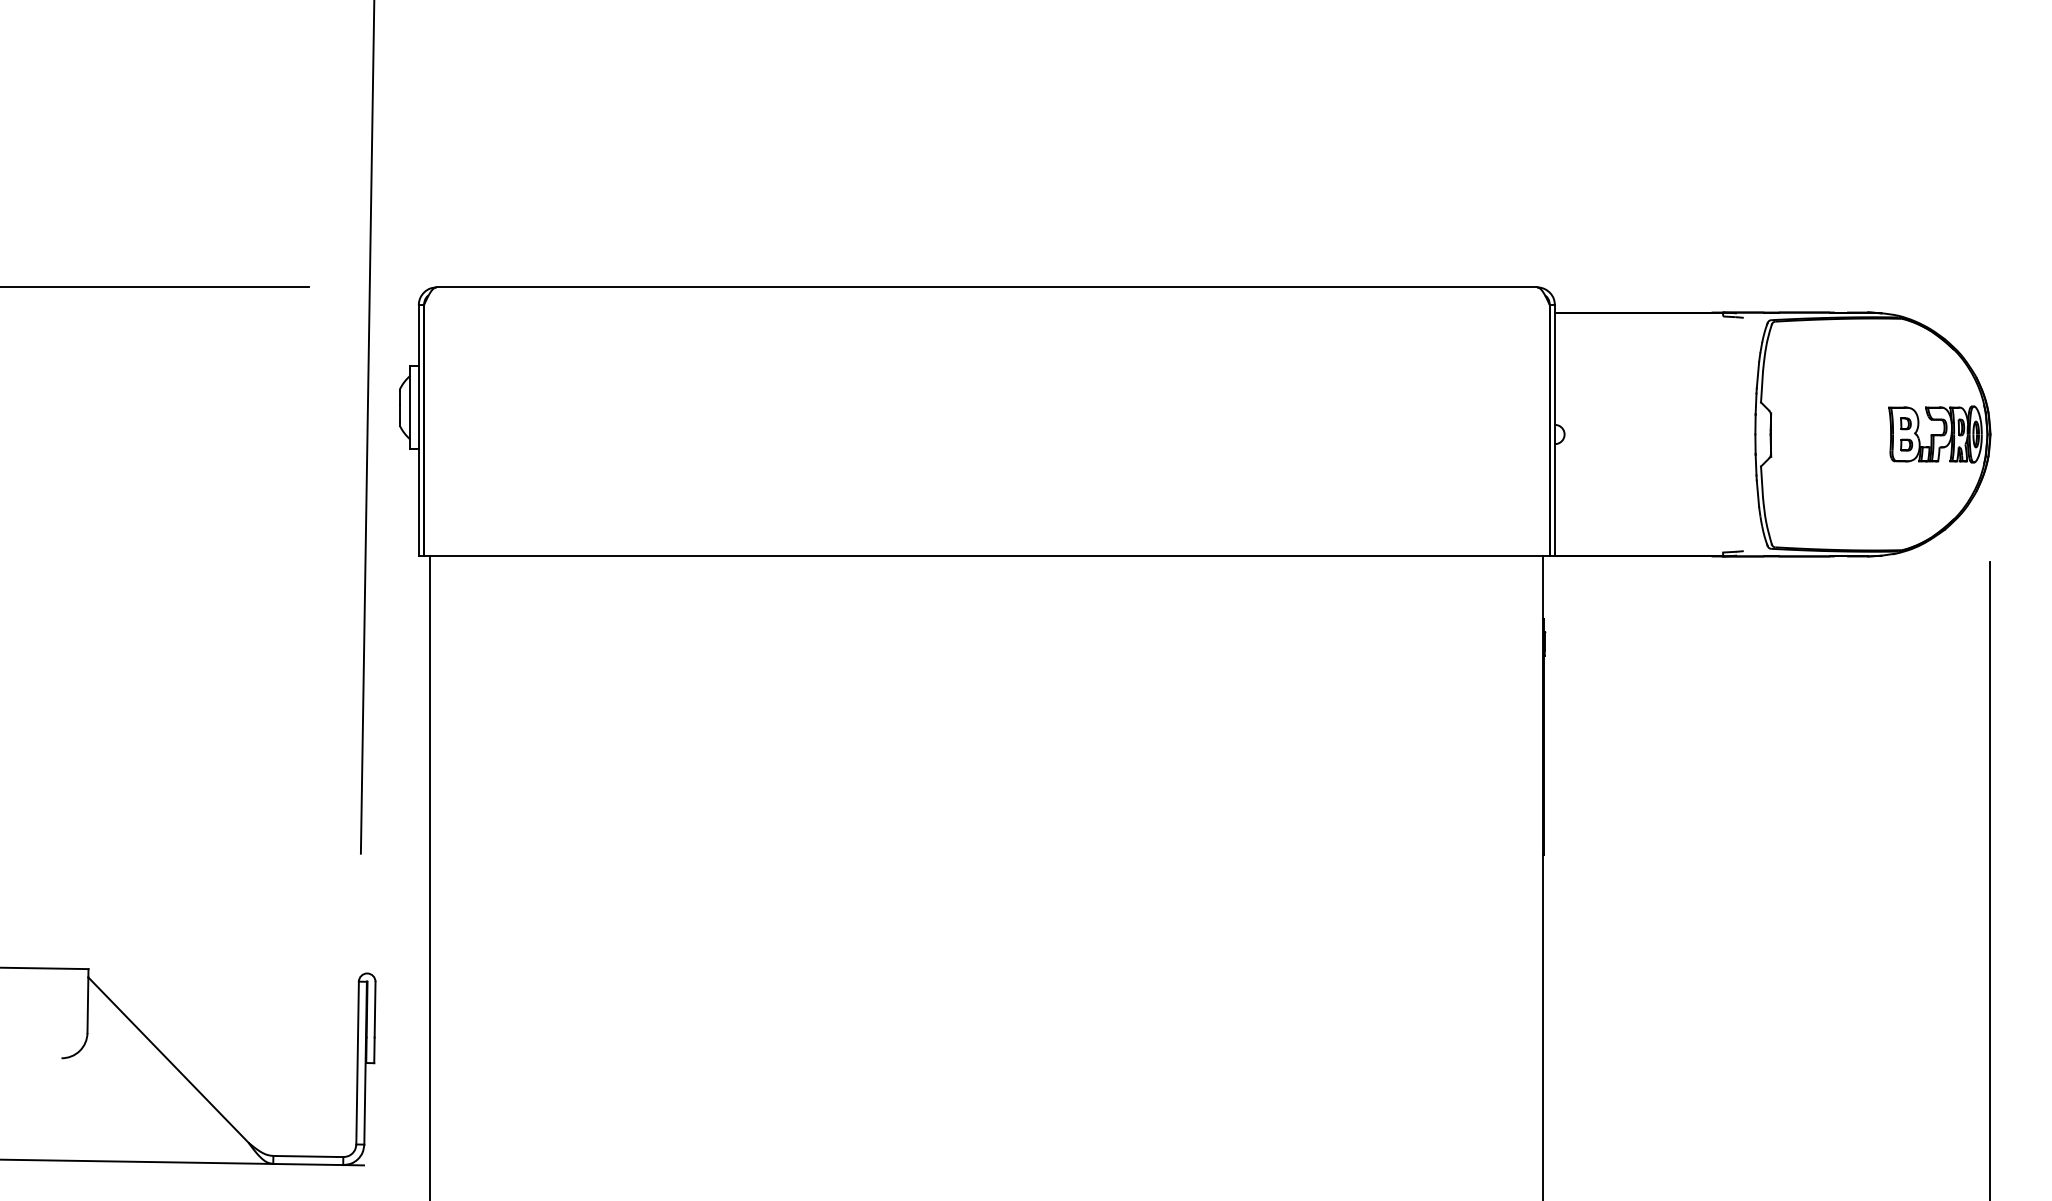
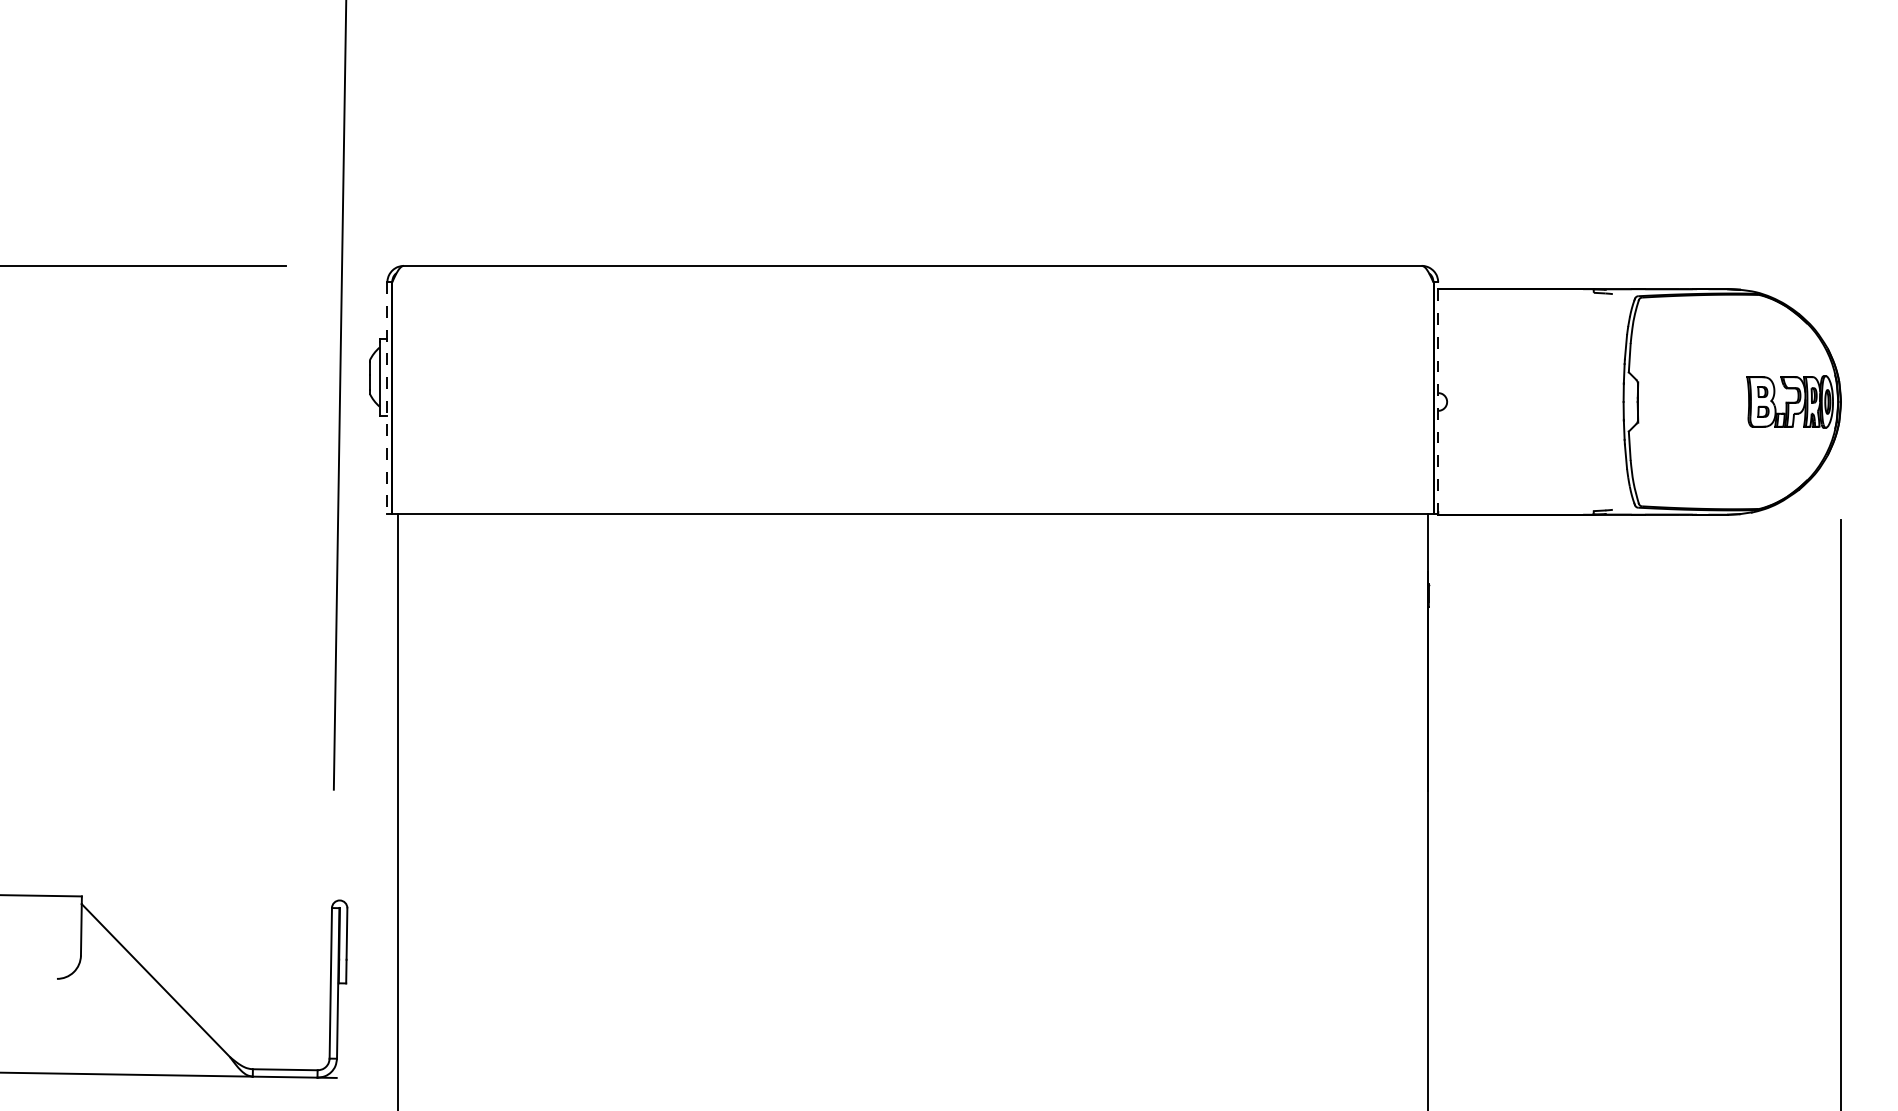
line: (418, 430) -> (387, 398), solid -> dashed
line: (1555, 430) -> (1438, 398), solid -> dashed

